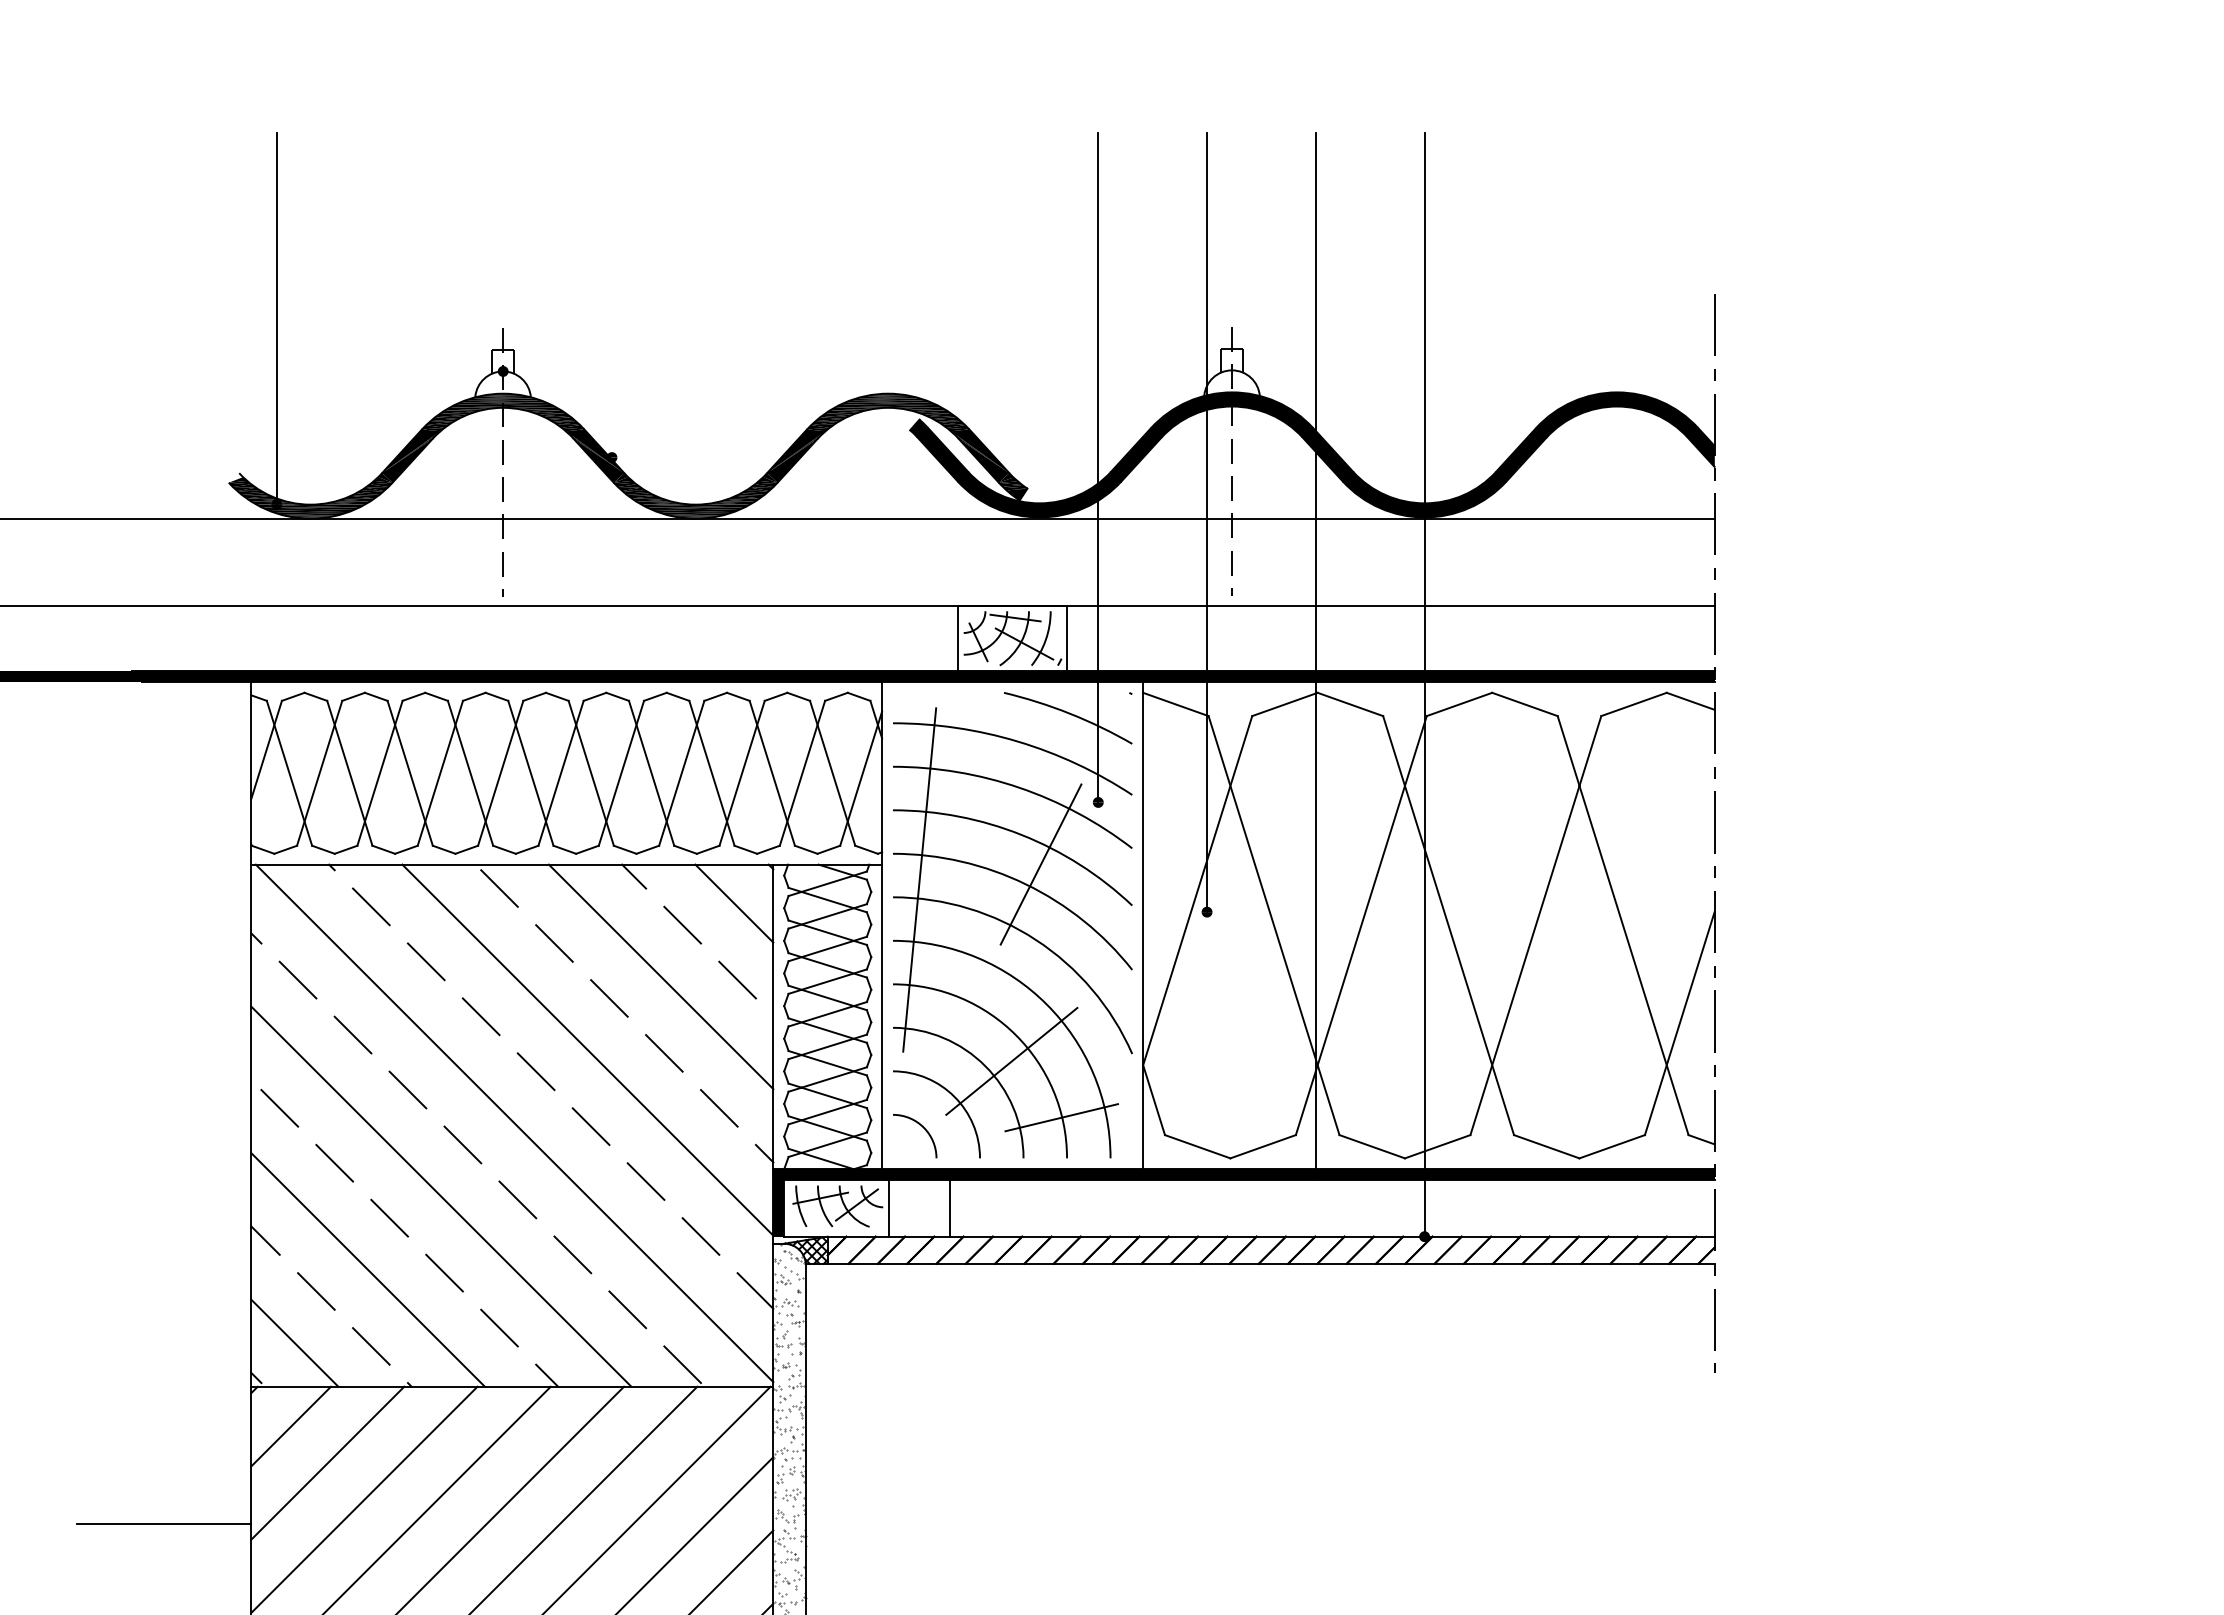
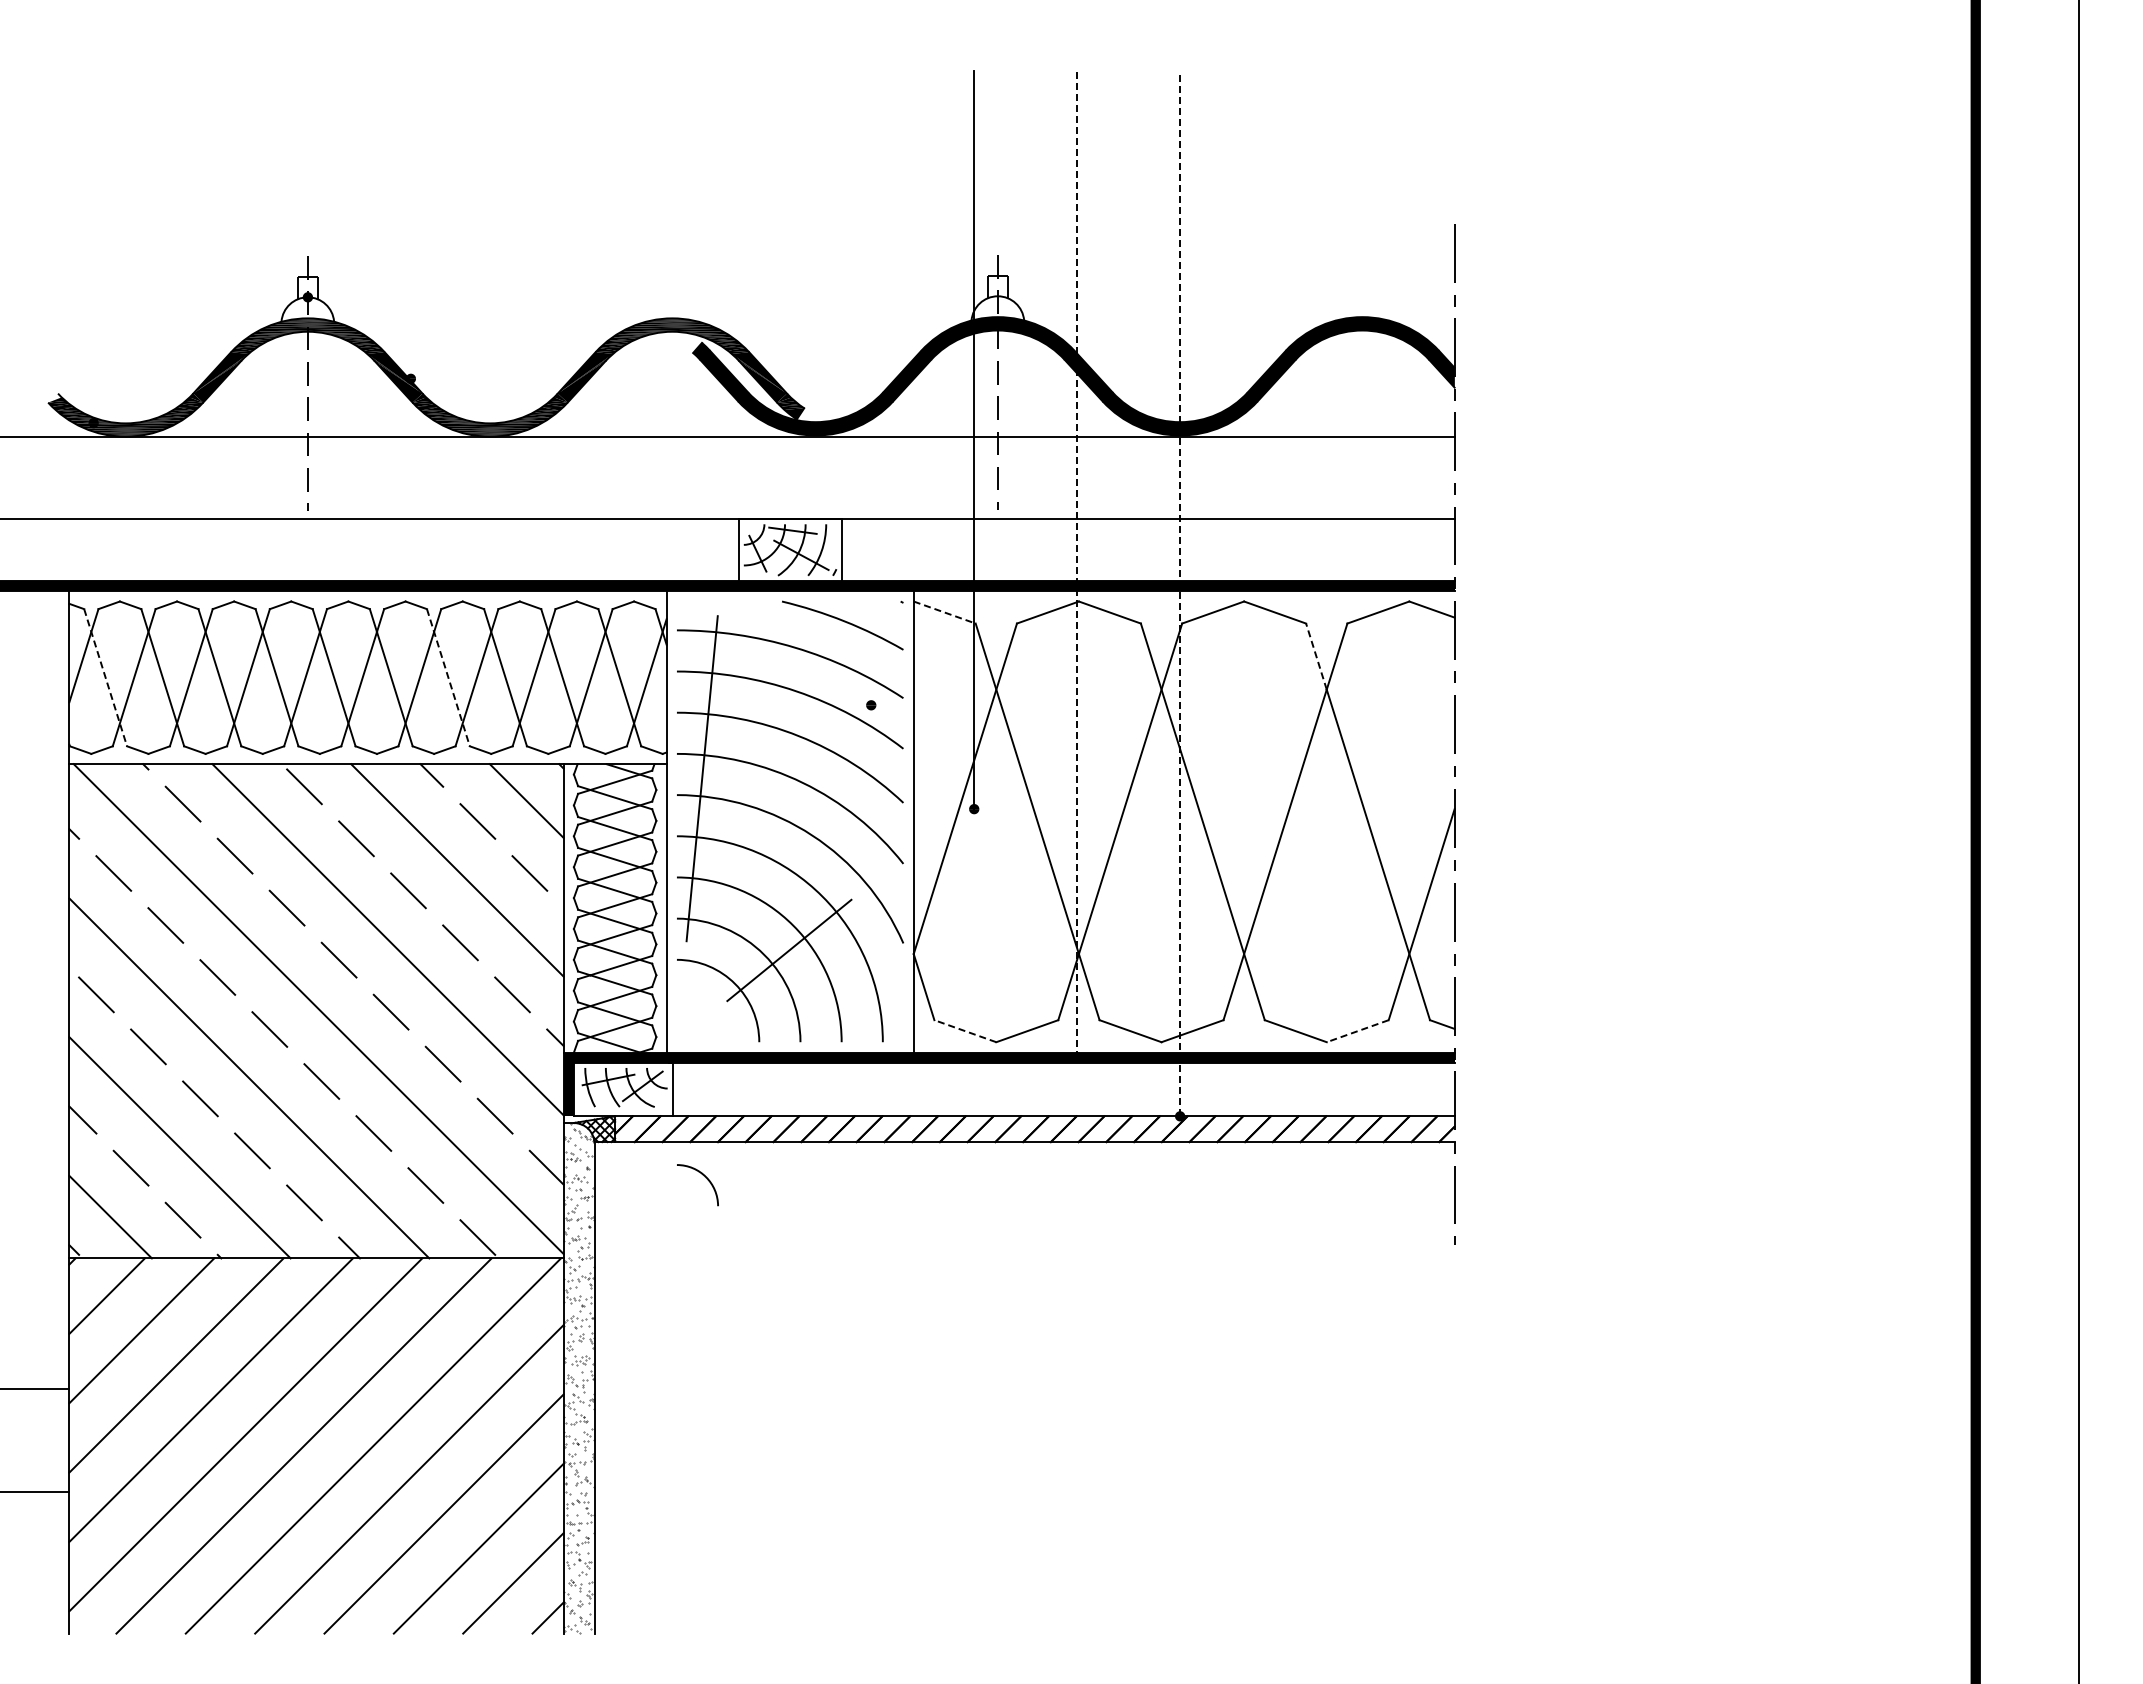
line: (277, 317) -> (94, 246), removed
line: (1098, 467) -> (871, 388), removed
line: (1316, 652) -> (1077, 563), solid -> dashed
line: (1424, 684) -> (1180, 593), solid -> dashed
line: (1175, 704) -> (944, 612), solid -> dashed
line: (1568, 750) -> (1316, 656), solid -> dashed
line: (289, 773) -> (105, 677), solid -> dashed
line: (651, 773) -> (448, 677), solid -> dashed
line: (1040, 863) -> (816, 763), removed
line: (1061, 1117) -> (836, 1003), removed
arc: (920, 1125) -> (702, 1175), moved
line: (1197, 1147) -> (965, 1031), solid -> dashed
line: (1611, 1147) -> (1357, 1031), solid -> dashed
line: (949, 1208) -> (730, 1089), removed

